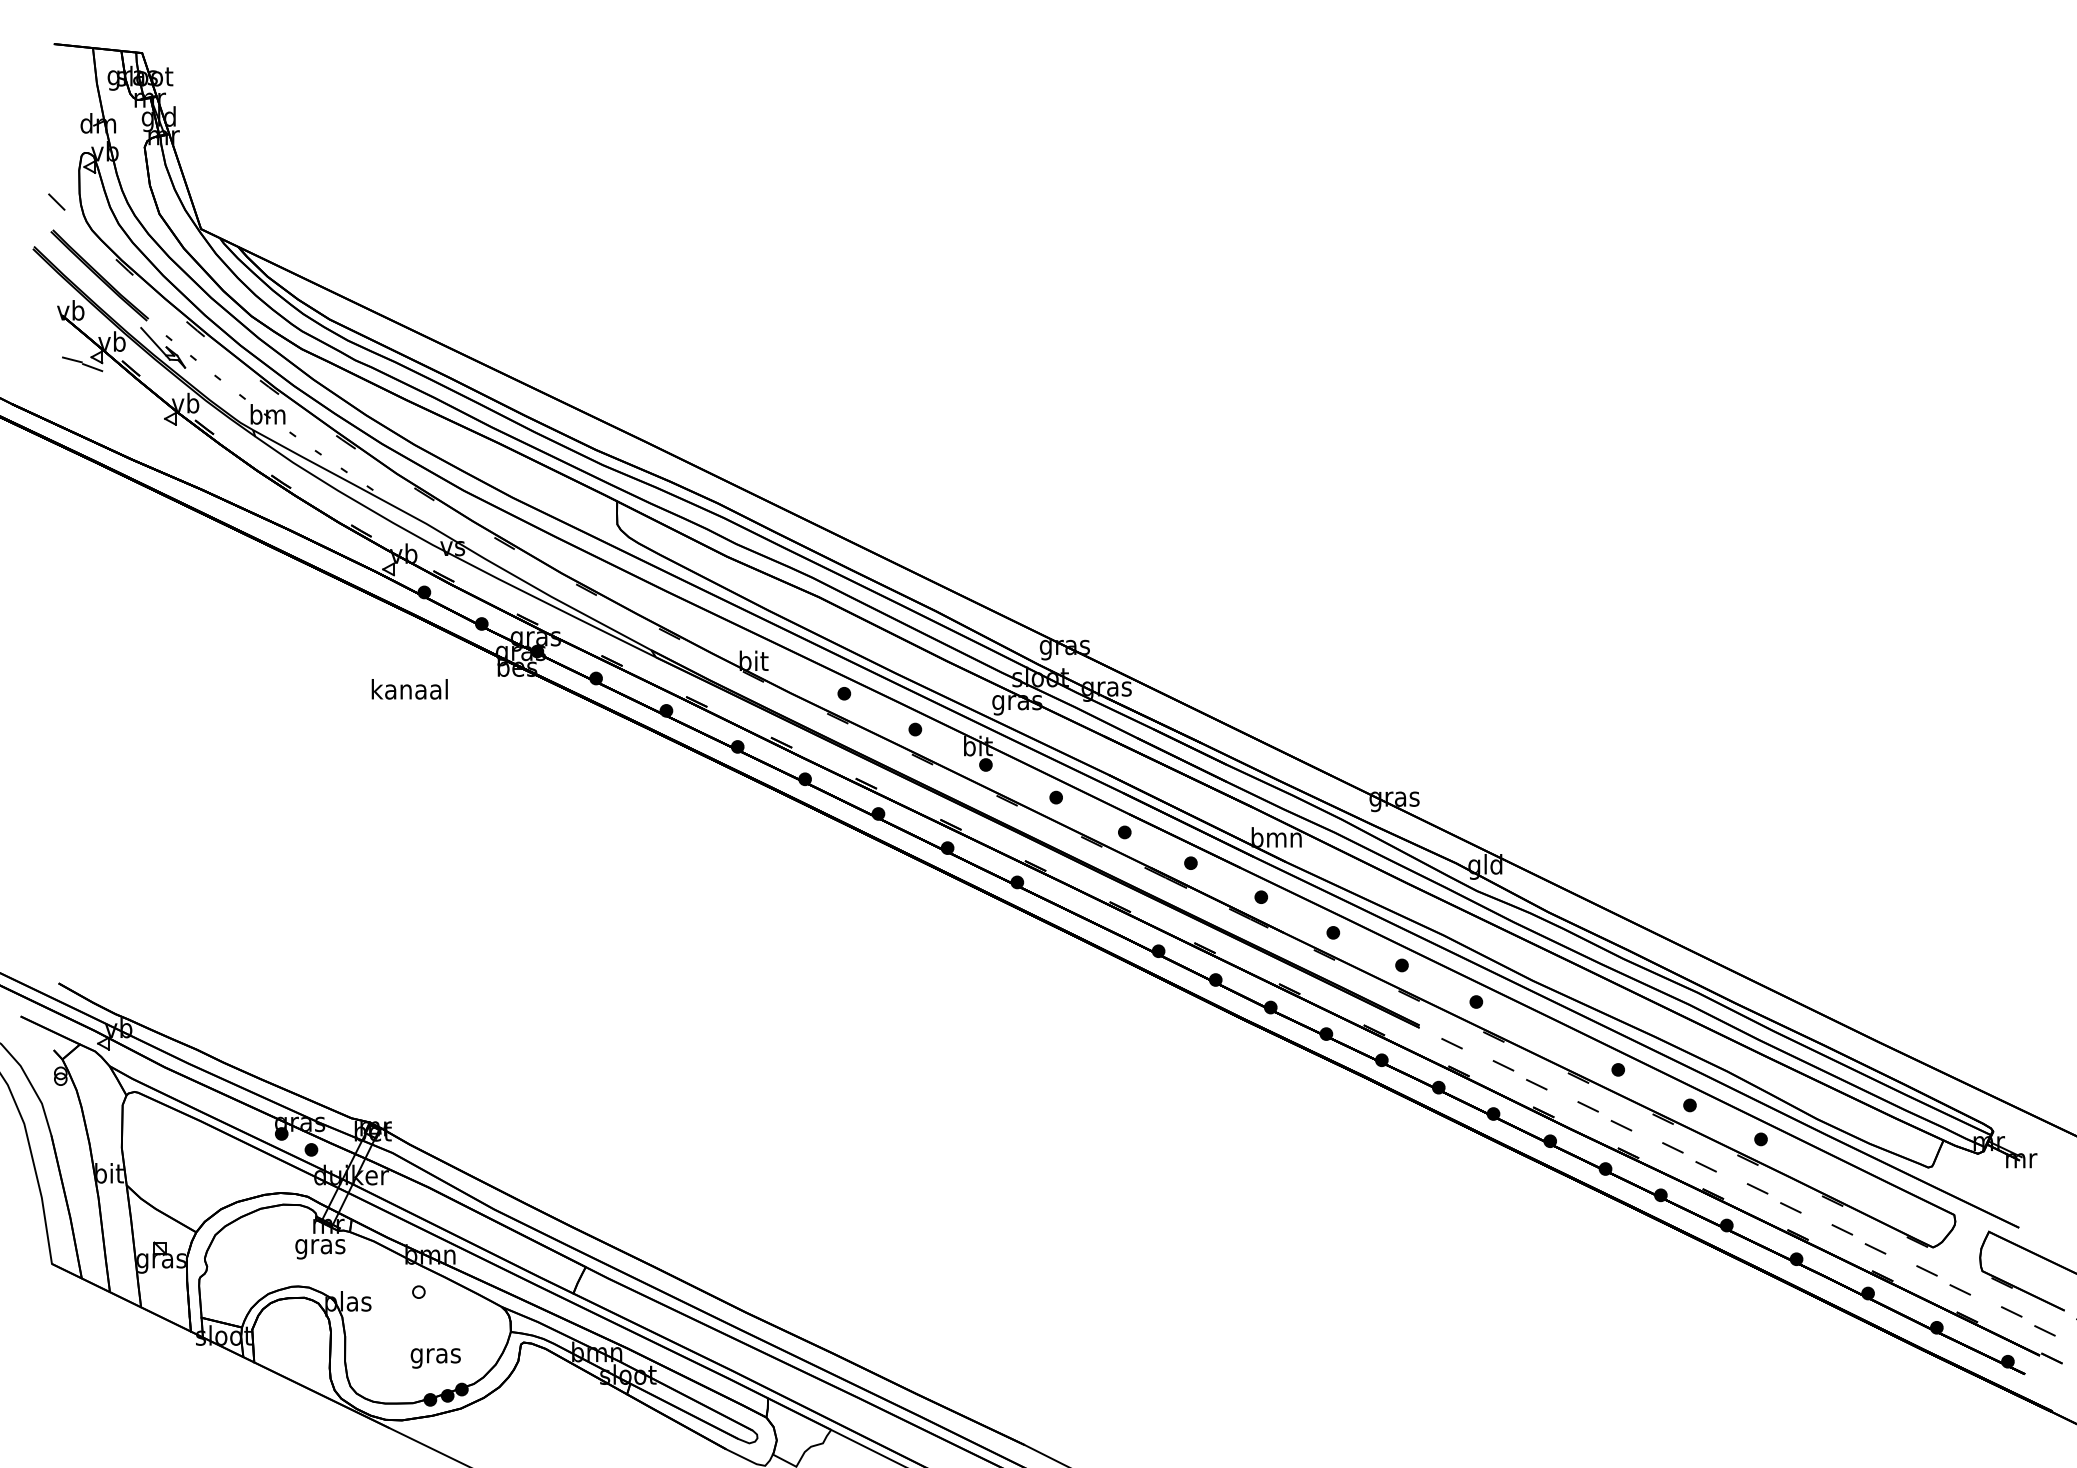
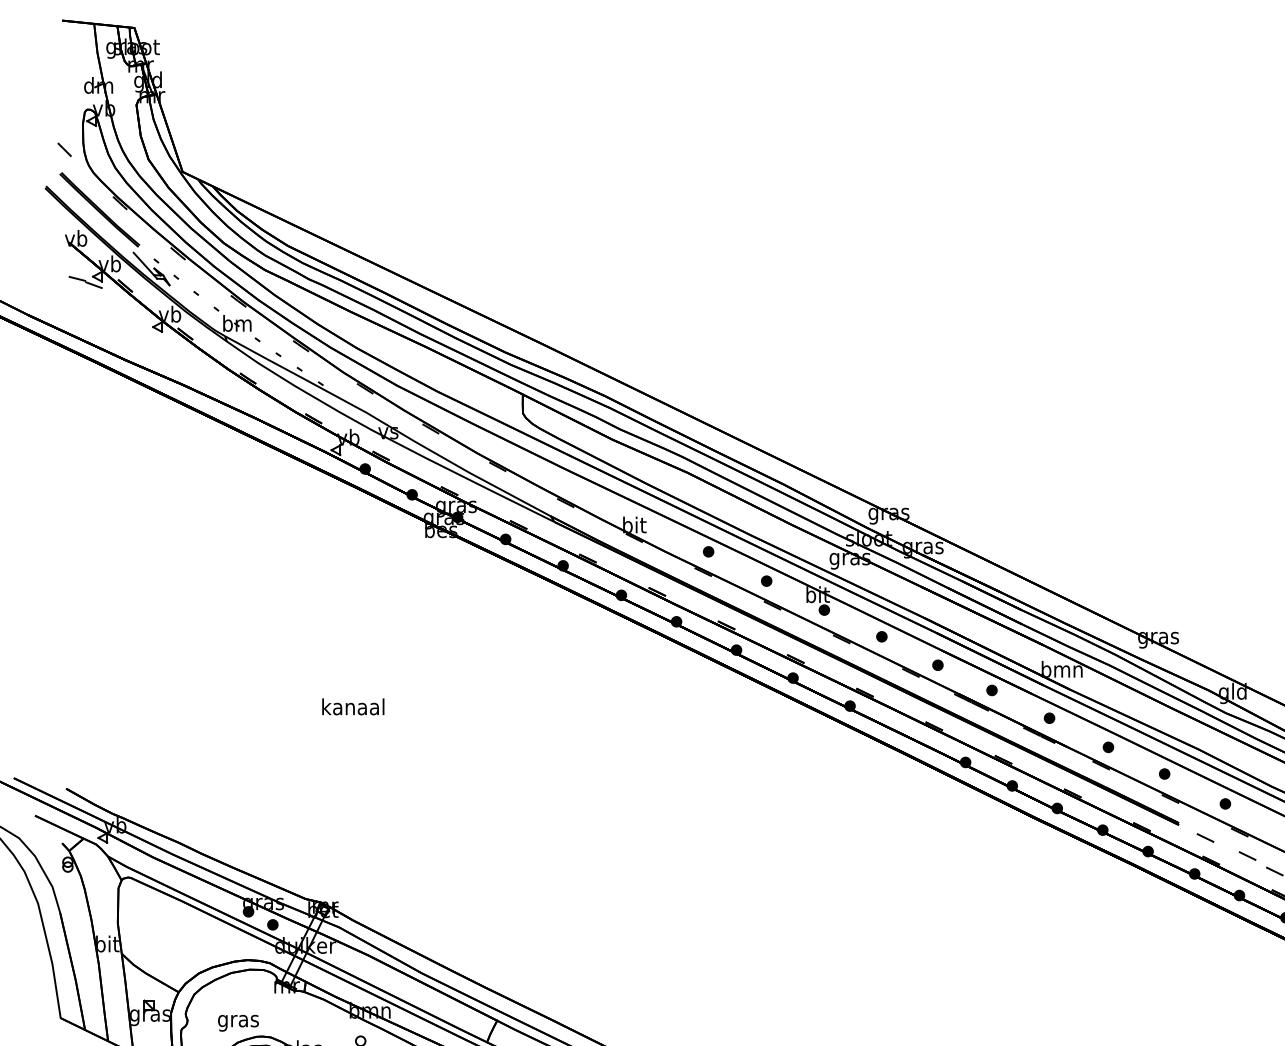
text: (409, 689) -> (353, 707), moved
text: (320, 1249) -> (238, 1023), moved

